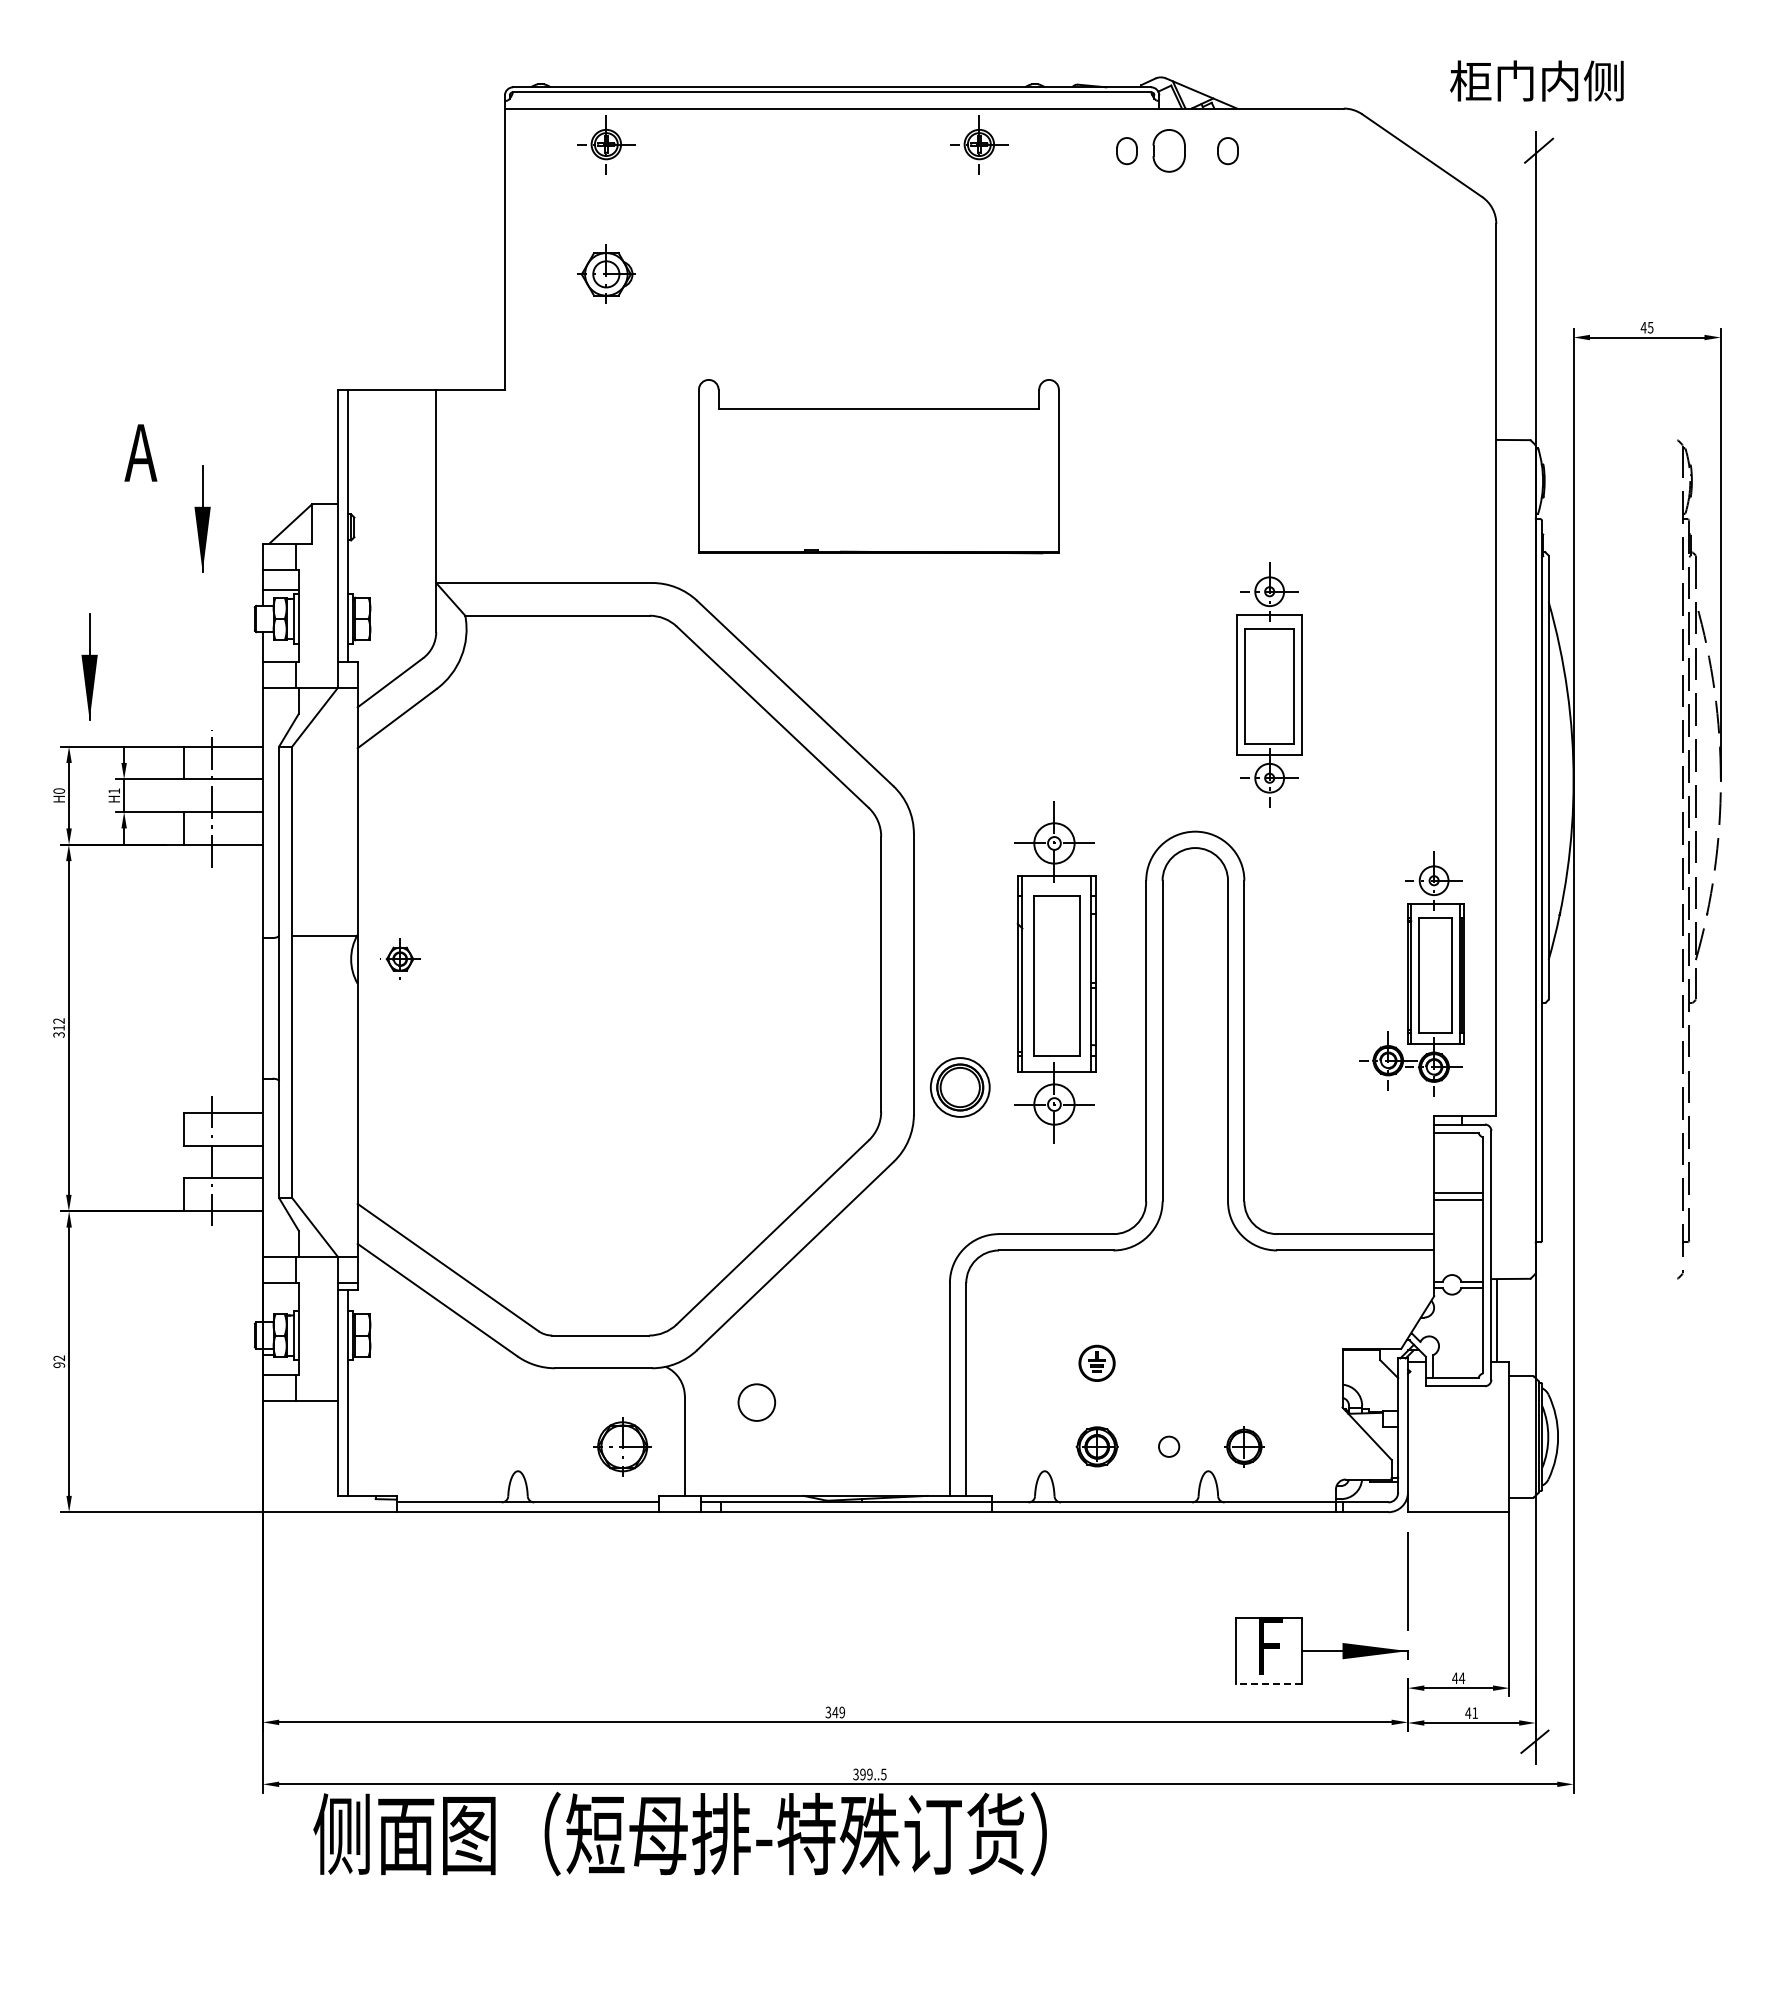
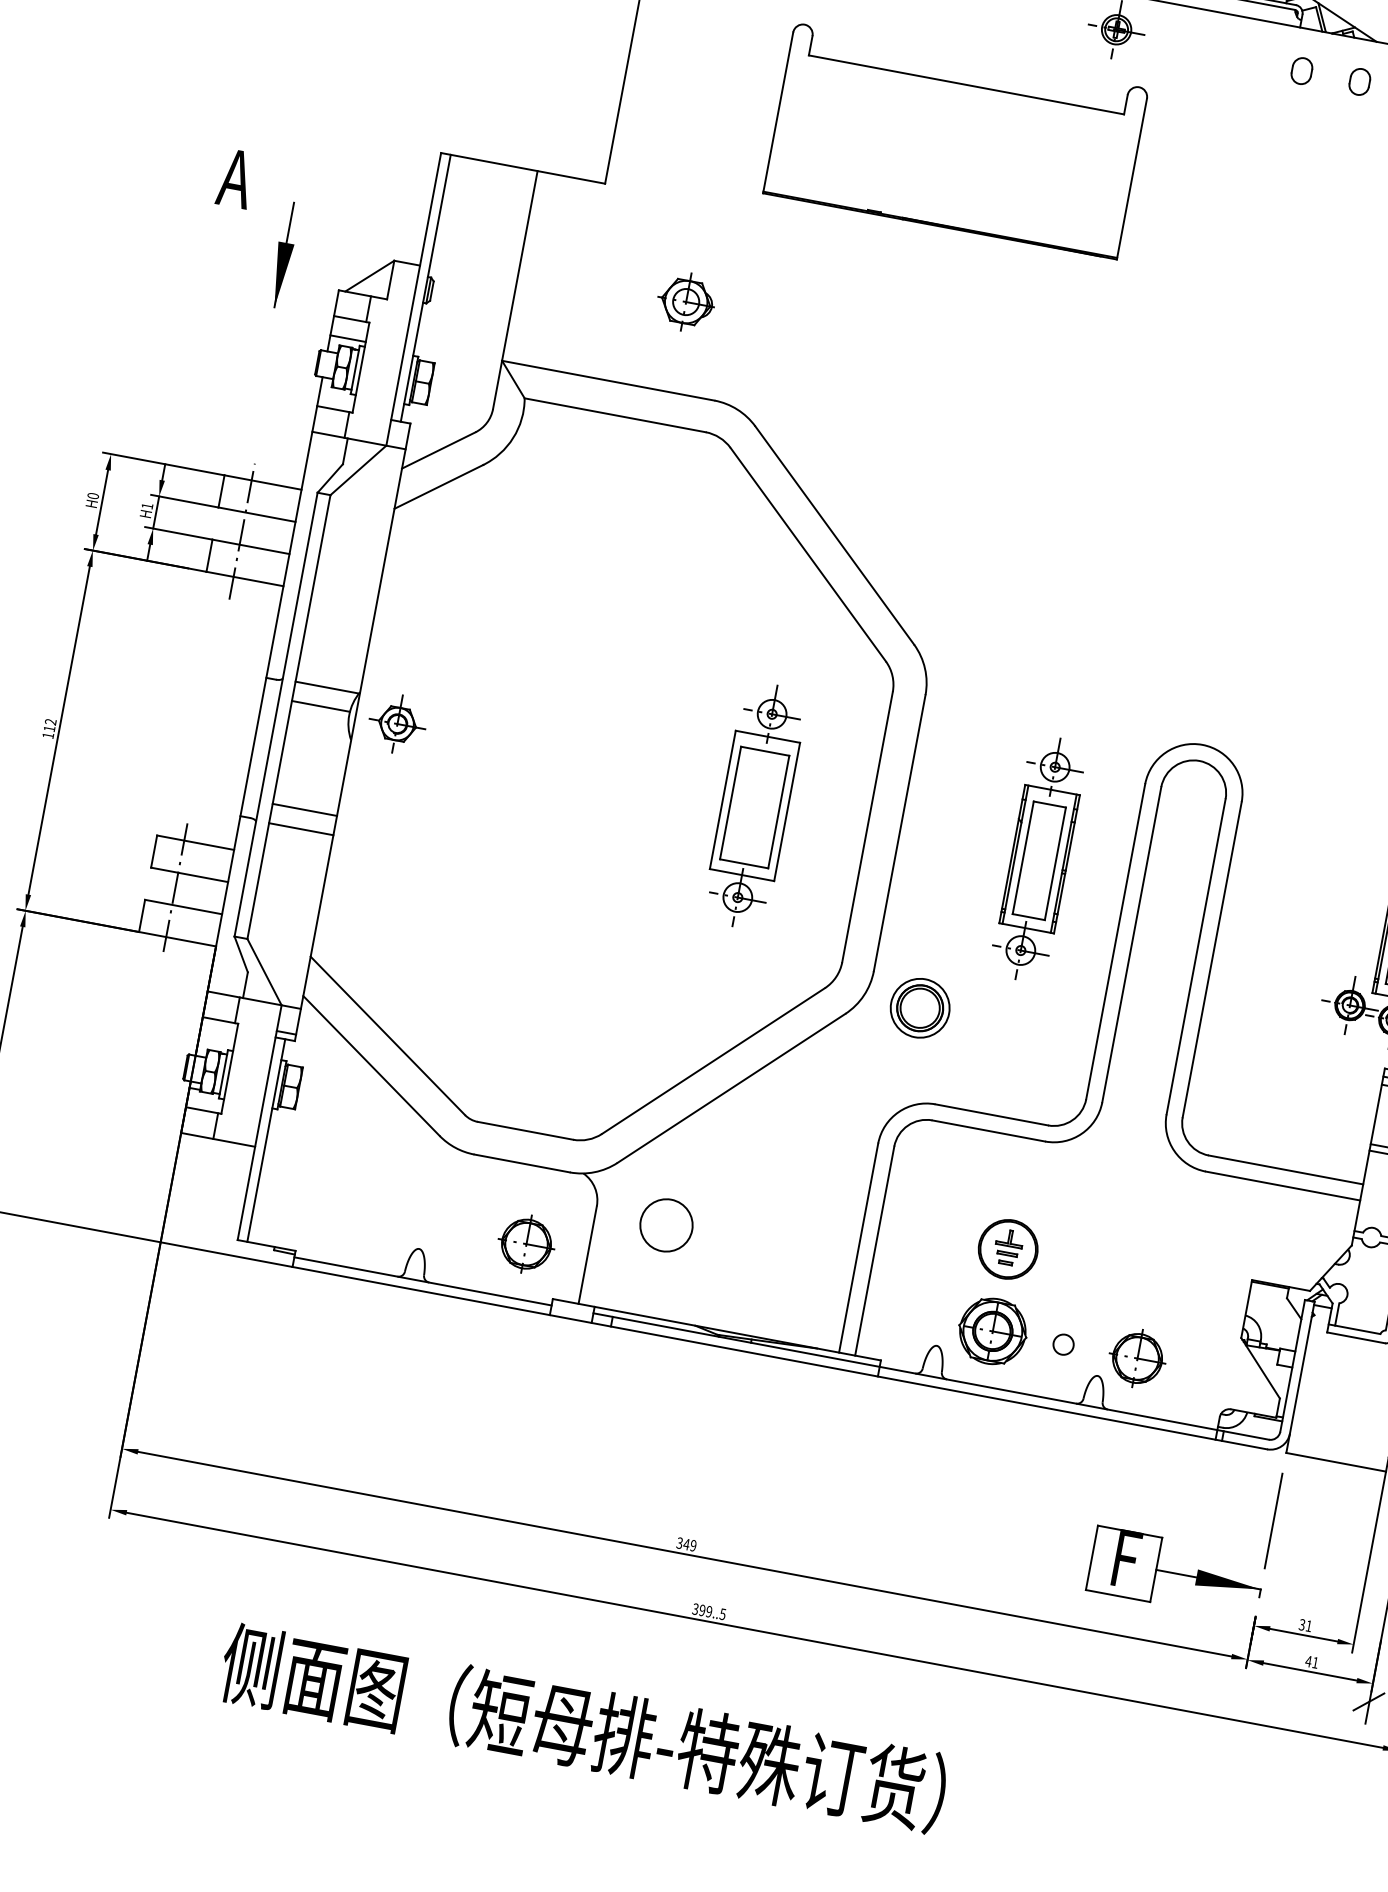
part: (1126, 151) -> (1259, 63), removed
part: (1168, 151) -> (1301, 71), size x0.62
part: (606, 273) -> (686, 301), moved
part: (878, 466) -> (955, 140), moved
part: (89, 666) -> (145, 379), removed
part: (1269, 684) -> (754, 805), moved
line: (321, 956) -> (320, 706), added
part: (399, 958) -> (396, 723), size x1.43
part: (1054, 973) -> (1037, 858), size x0.71
text: (58, 1034) -> (47, 735), 312 -> 112
line: (324, 1060) -> (304, 809), added
line: (324, 1080) -> (300, 829), added
part: (959, 1087) -> (919, 1008), moved
part: (1096, 1363) -> (1007, 1249), size x1.67
circle: (756, 1402) -> (666, 1225), size x1.43
part: (1097, 1446) -> (993, 1331), size x1.67
part: (1244, 1446) -> (1137, 1358), size x1.43
text: (1458, 1678) -> (1305, 1625), 44 -> 31
line: (1268, 1683) -> (1117, 1595), dashed -> solid
text: (679, 1833) -> (583, 1727), moved

